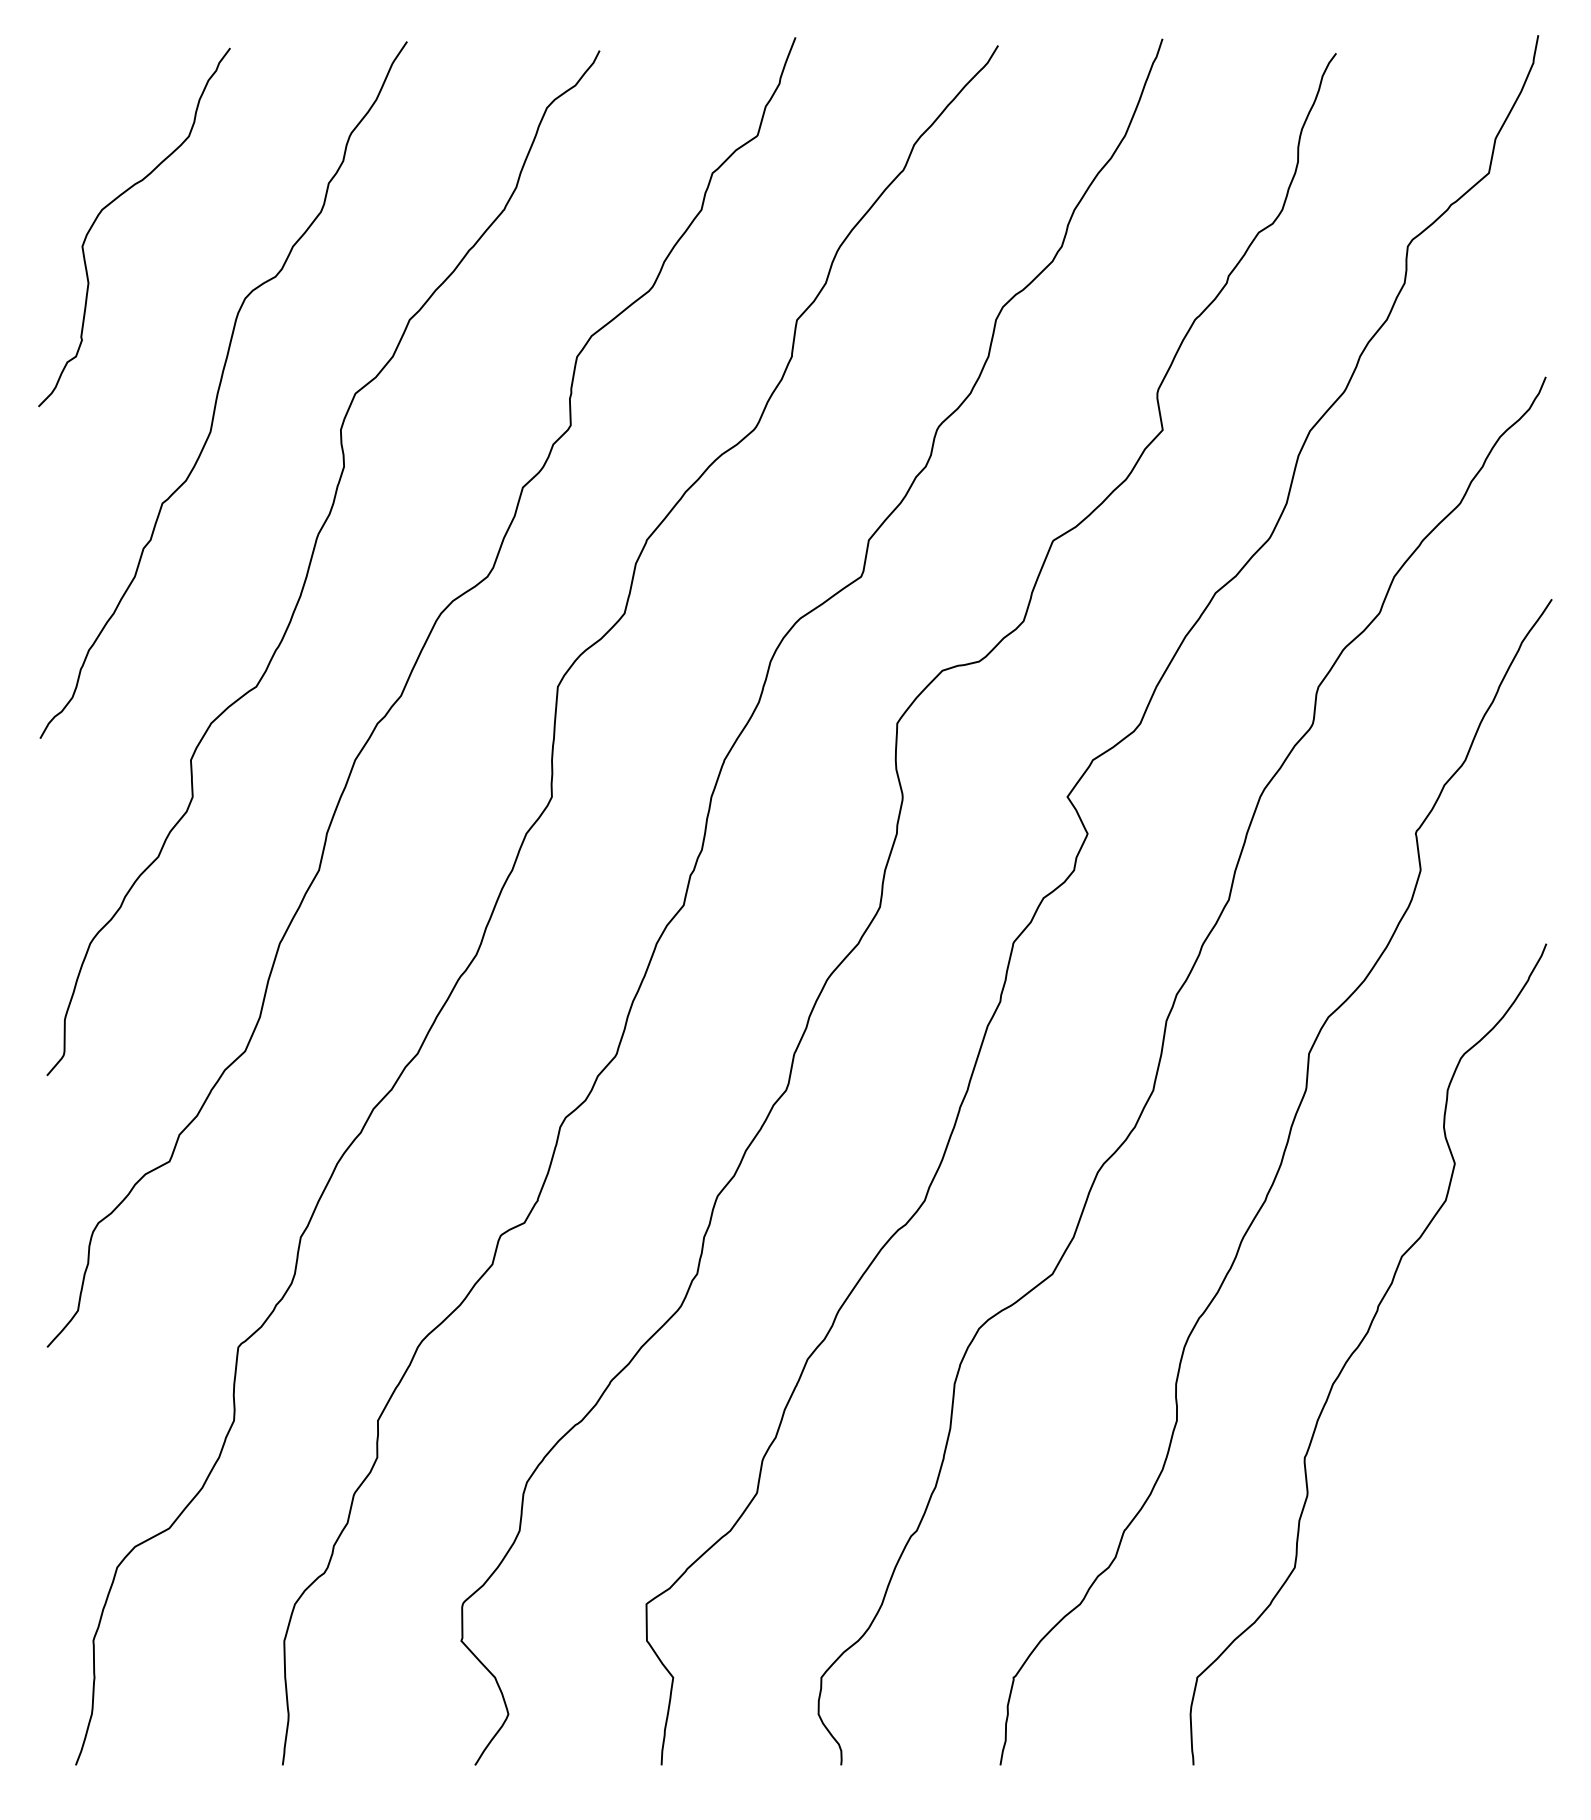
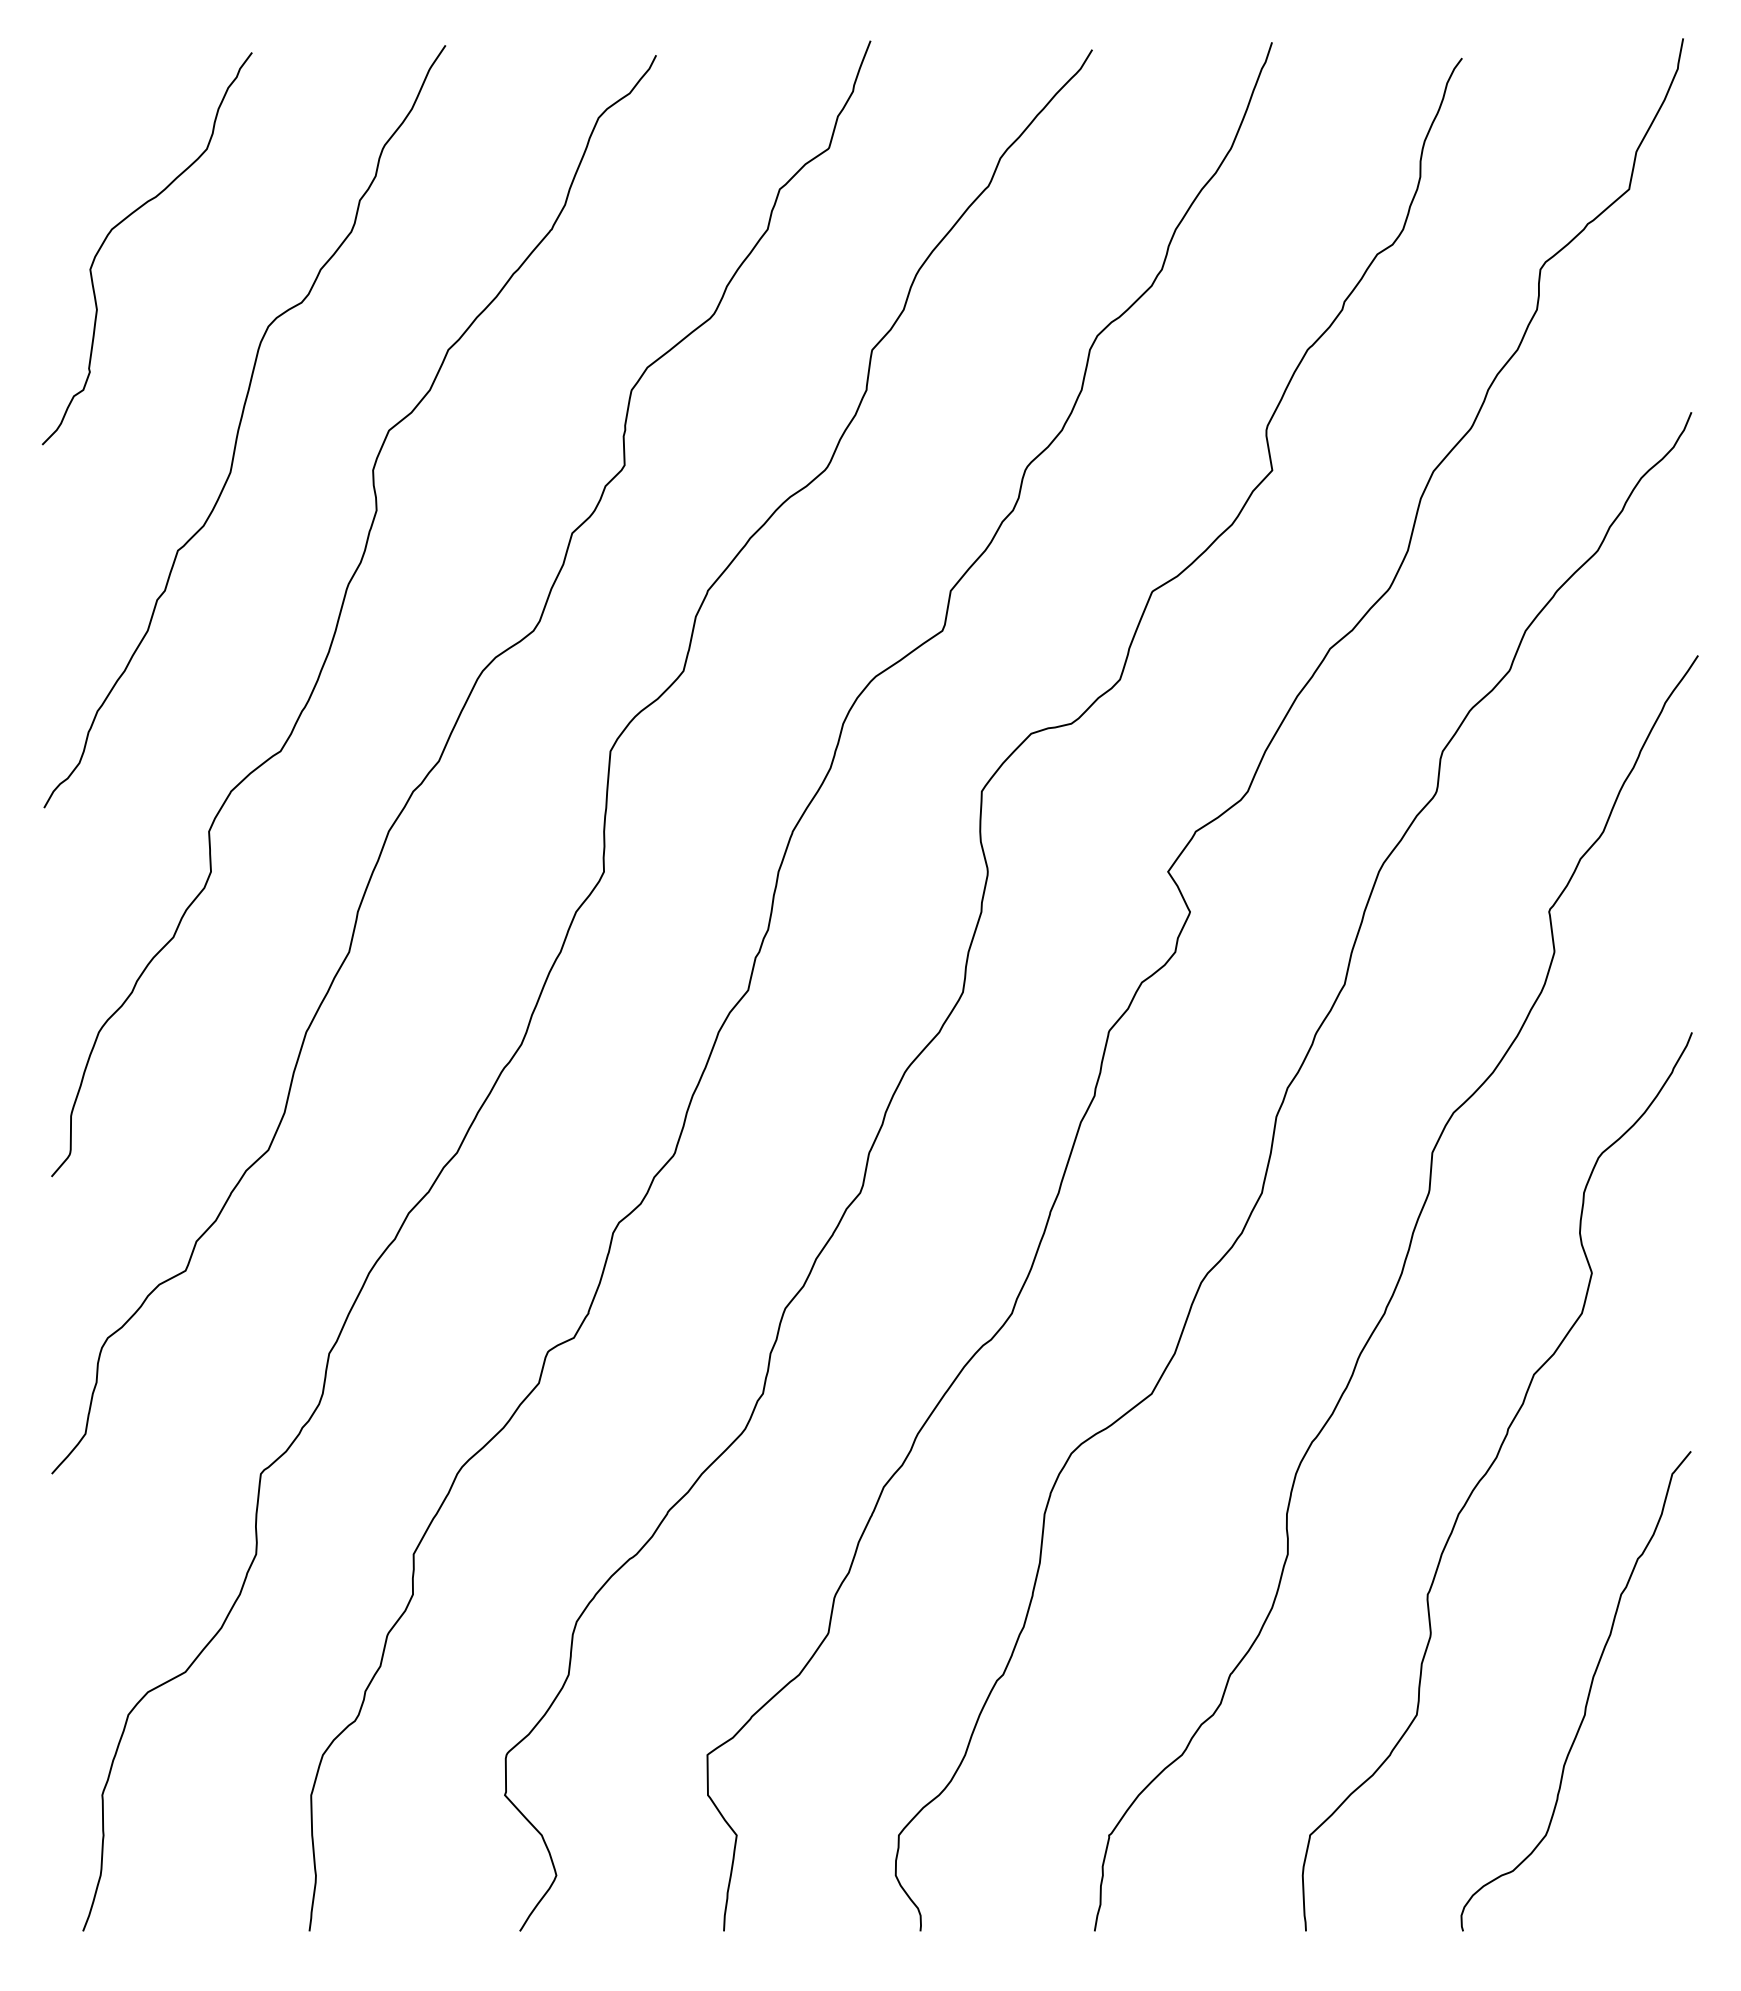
curve: (1451, 1546) -> (1588, 1691), added

